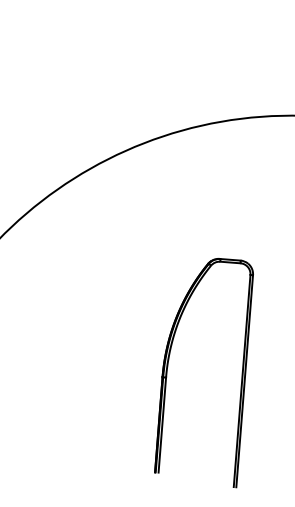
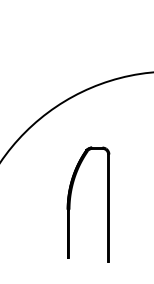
part: (168, 367) -> (70, 204), moved

